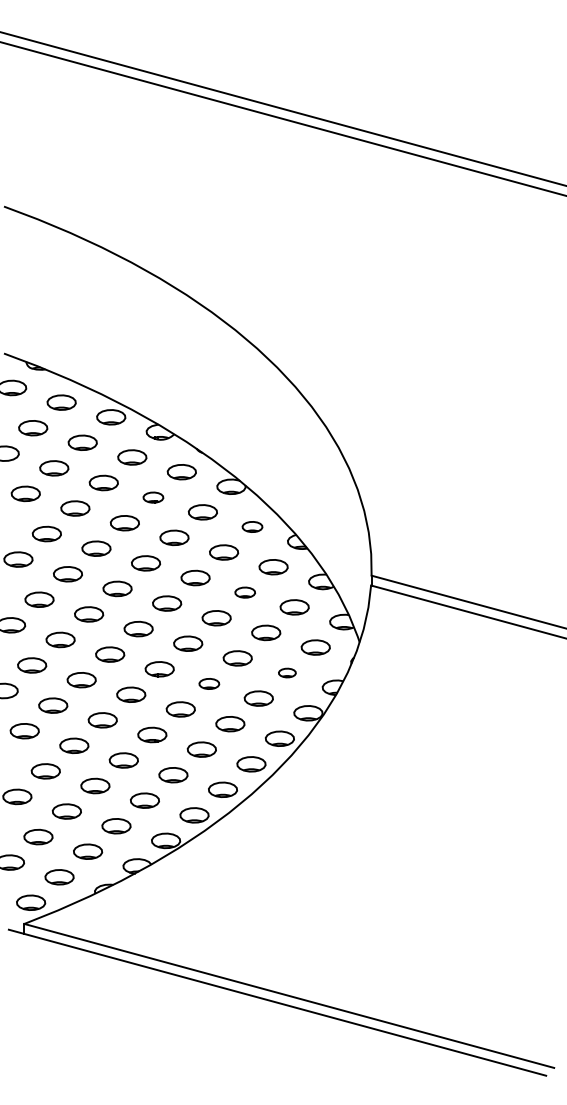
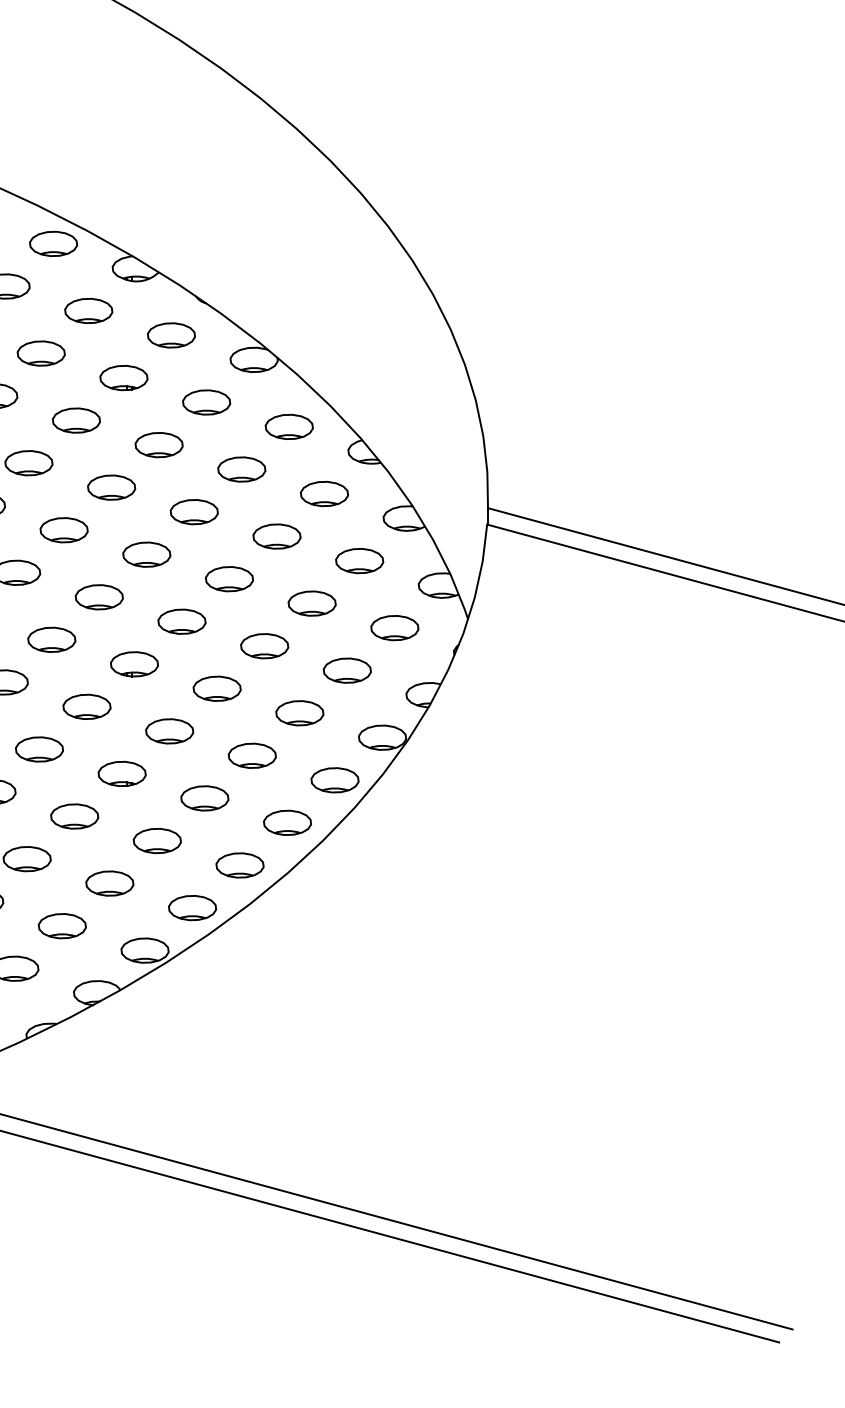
part: (153, 497) -> (124, 377), size x1.43
part: (252, 526) -> (289, 426), size x1.43
part: (245, 592) -> (277, 536), size x1.43
part: (287, 672) -> (347, 669), size x1.67
part: (209, 683) -> (217, 688), size x1.43

